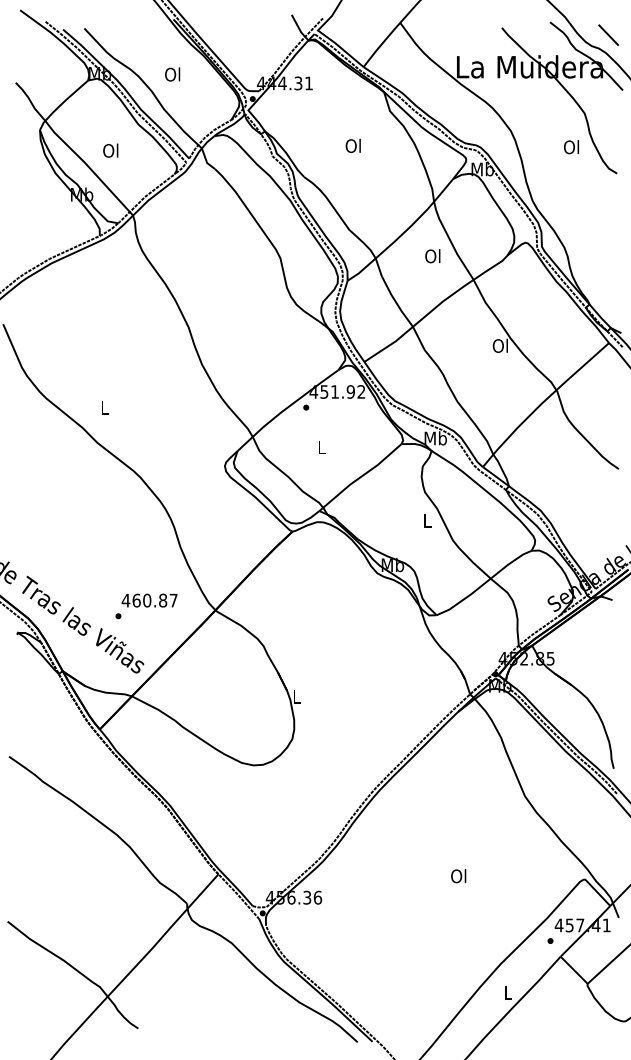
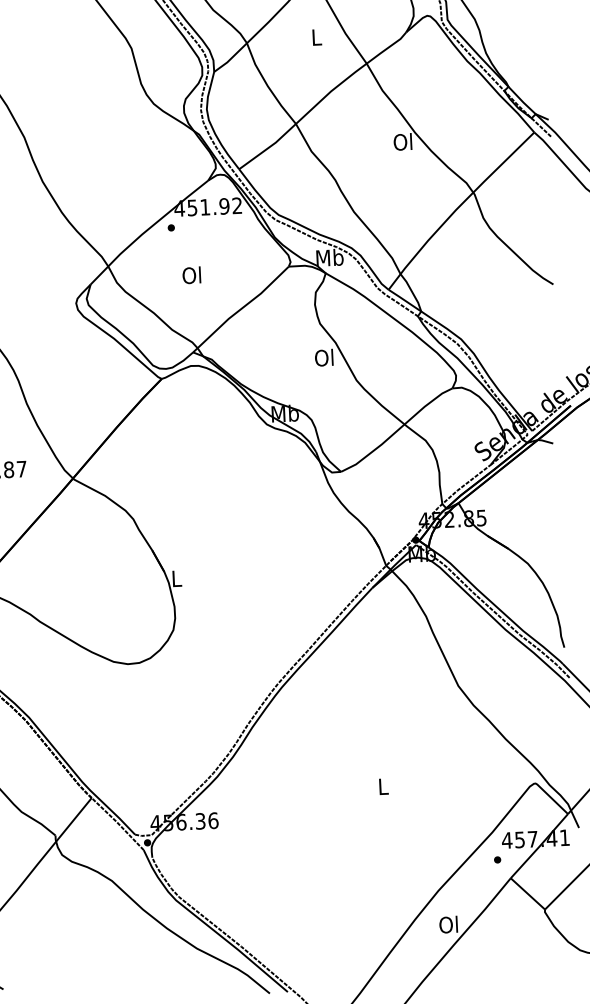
text: (432, 256) -> (315, 37), Ol -> L
text: (320, 447) -> (190, 275), L -> Ol
text: (426, 520) -> (323, 357), L -> Ol
text: (458, 876) -> (382, 787), Ol -> L
text: (507, 992) -> (448, 924), L -> Ol

